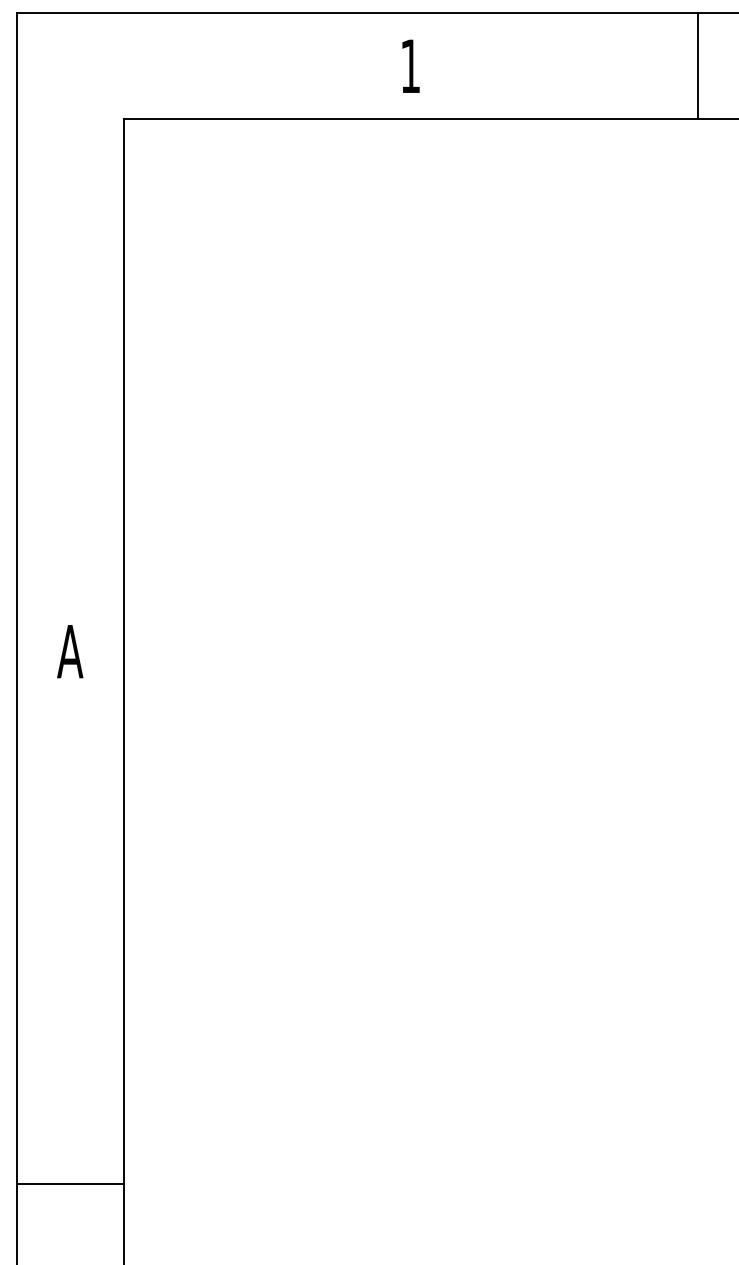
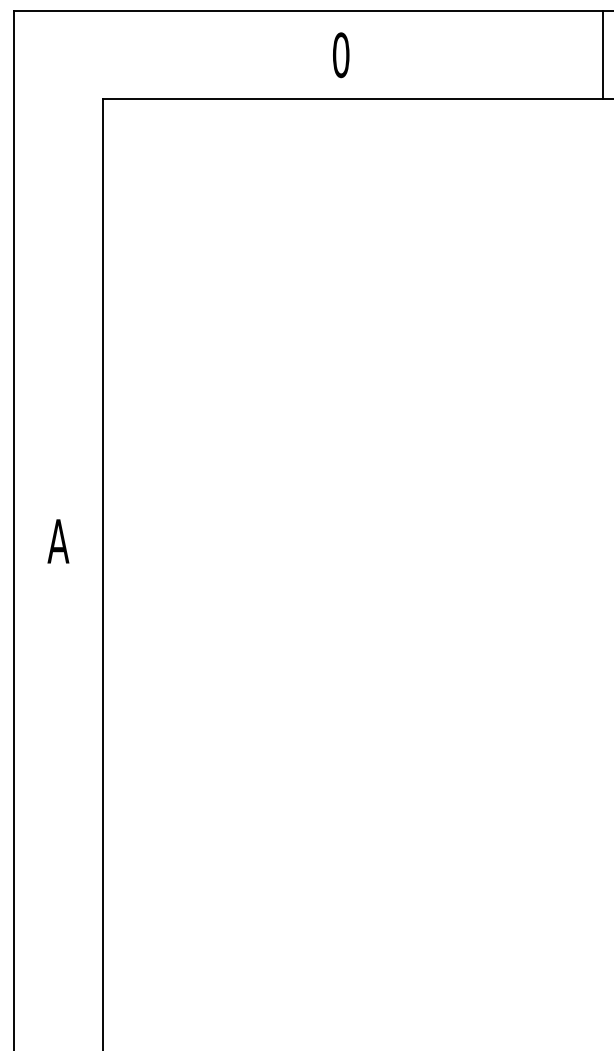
text: (410, 65) -> (341, 54), 1 -> 0
line: (698, 65) -> (603, 54), moved
line: (70, 1183) -> (58, 983), removed

